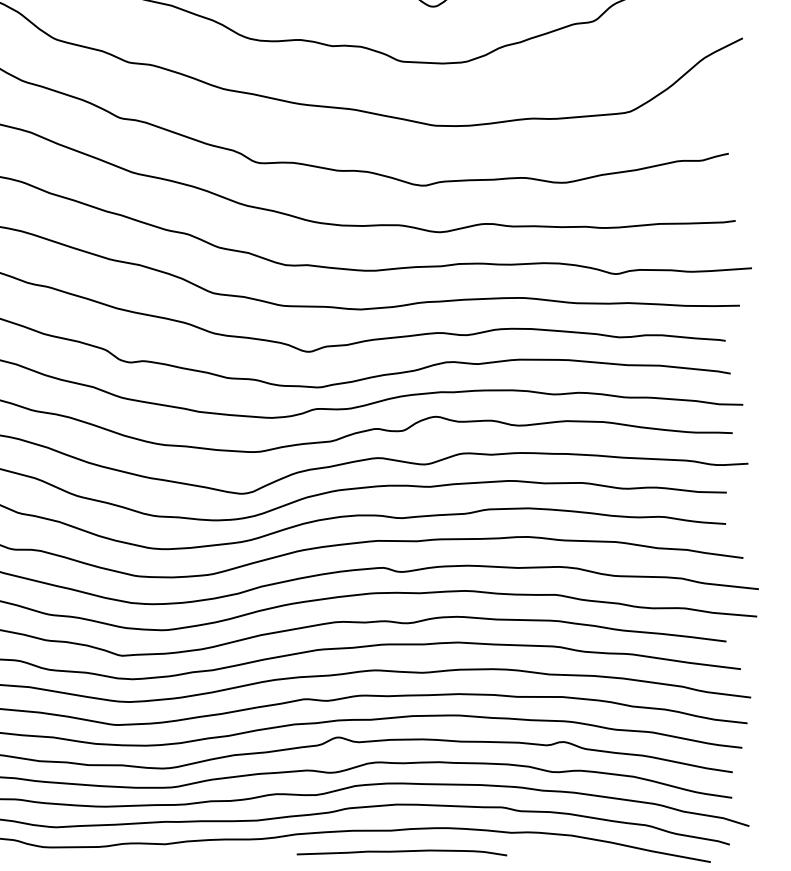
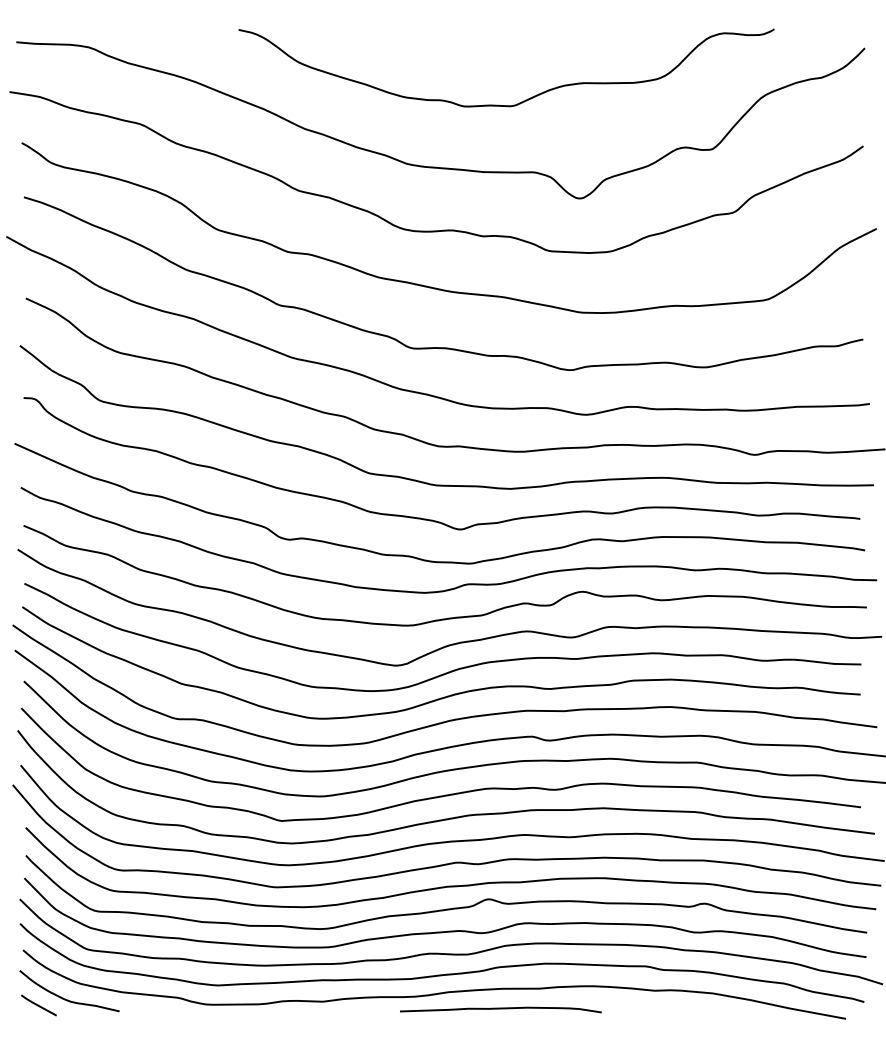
curve: (401, 852) -> (500, 1009), moved

